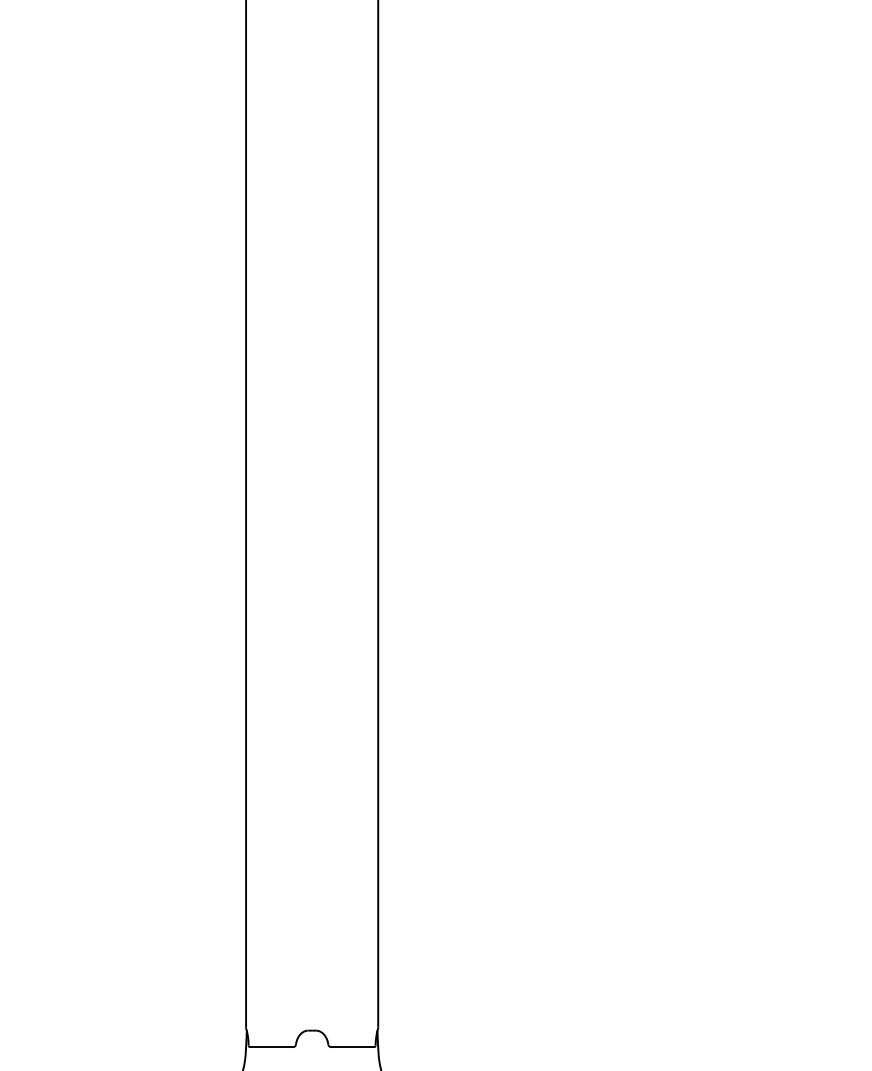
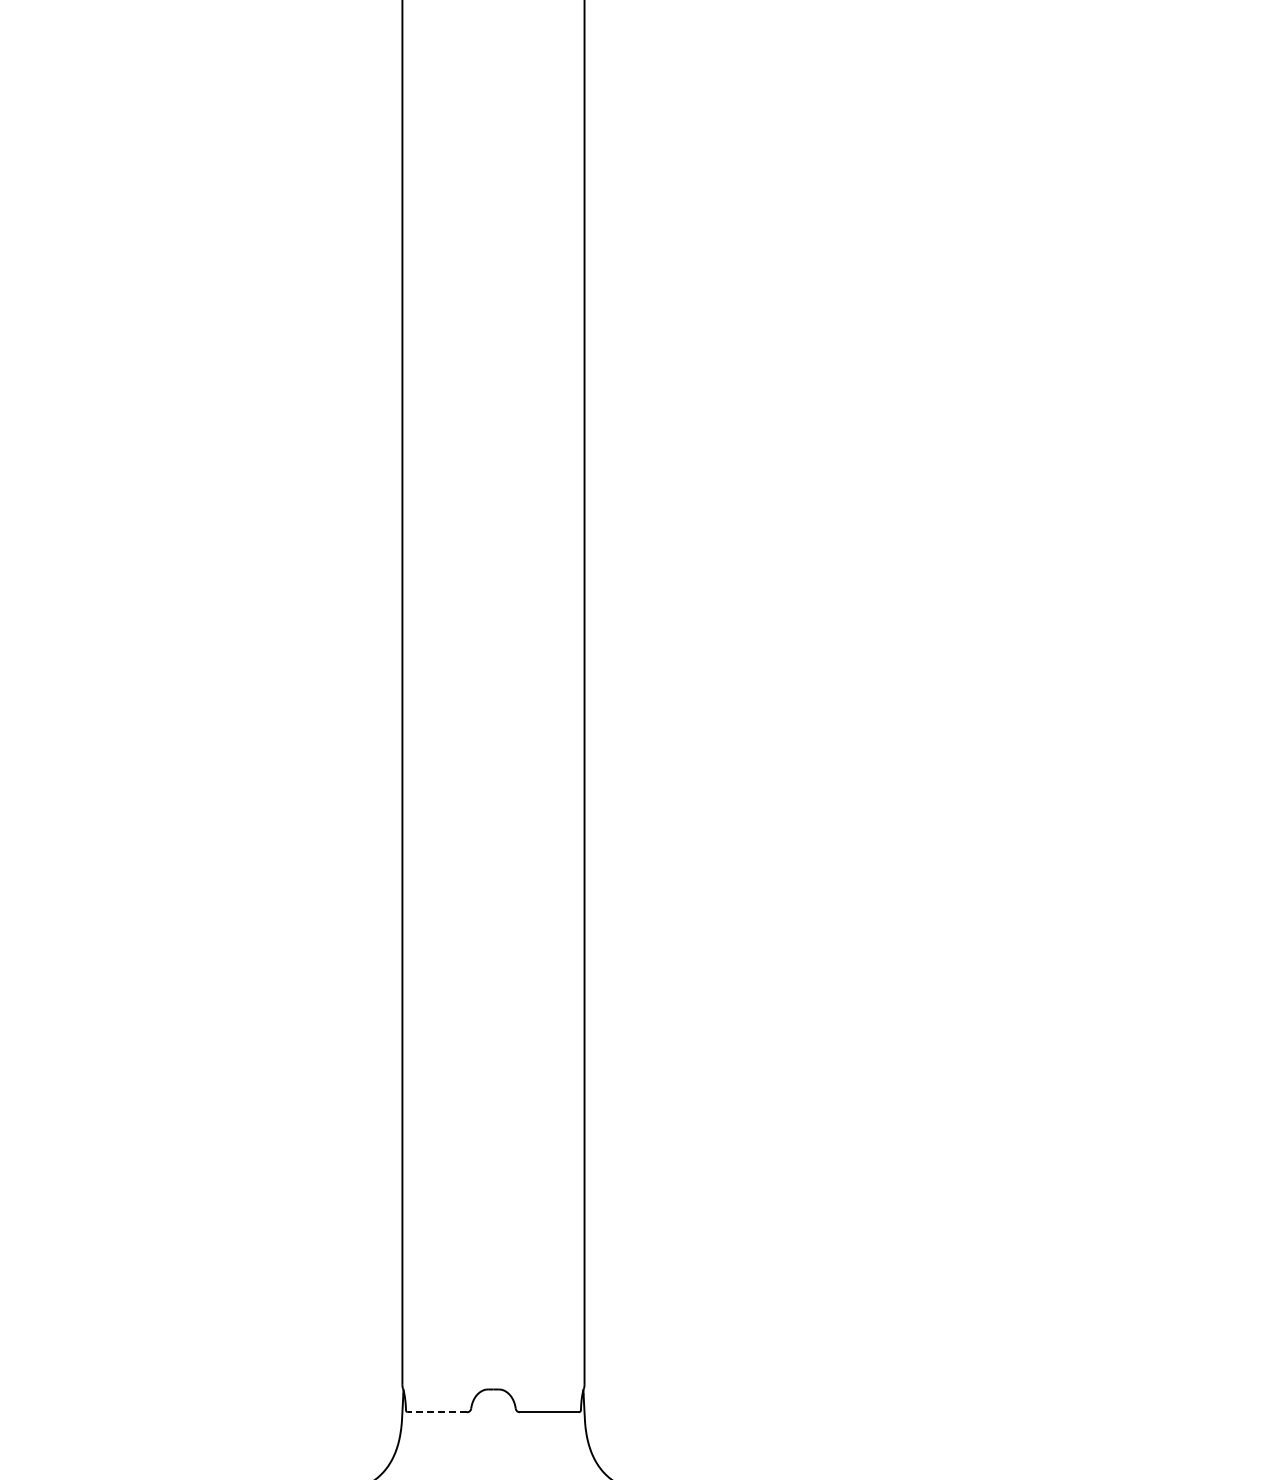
line: (270, 1047) -> (436, 1412), solid -> dashed

